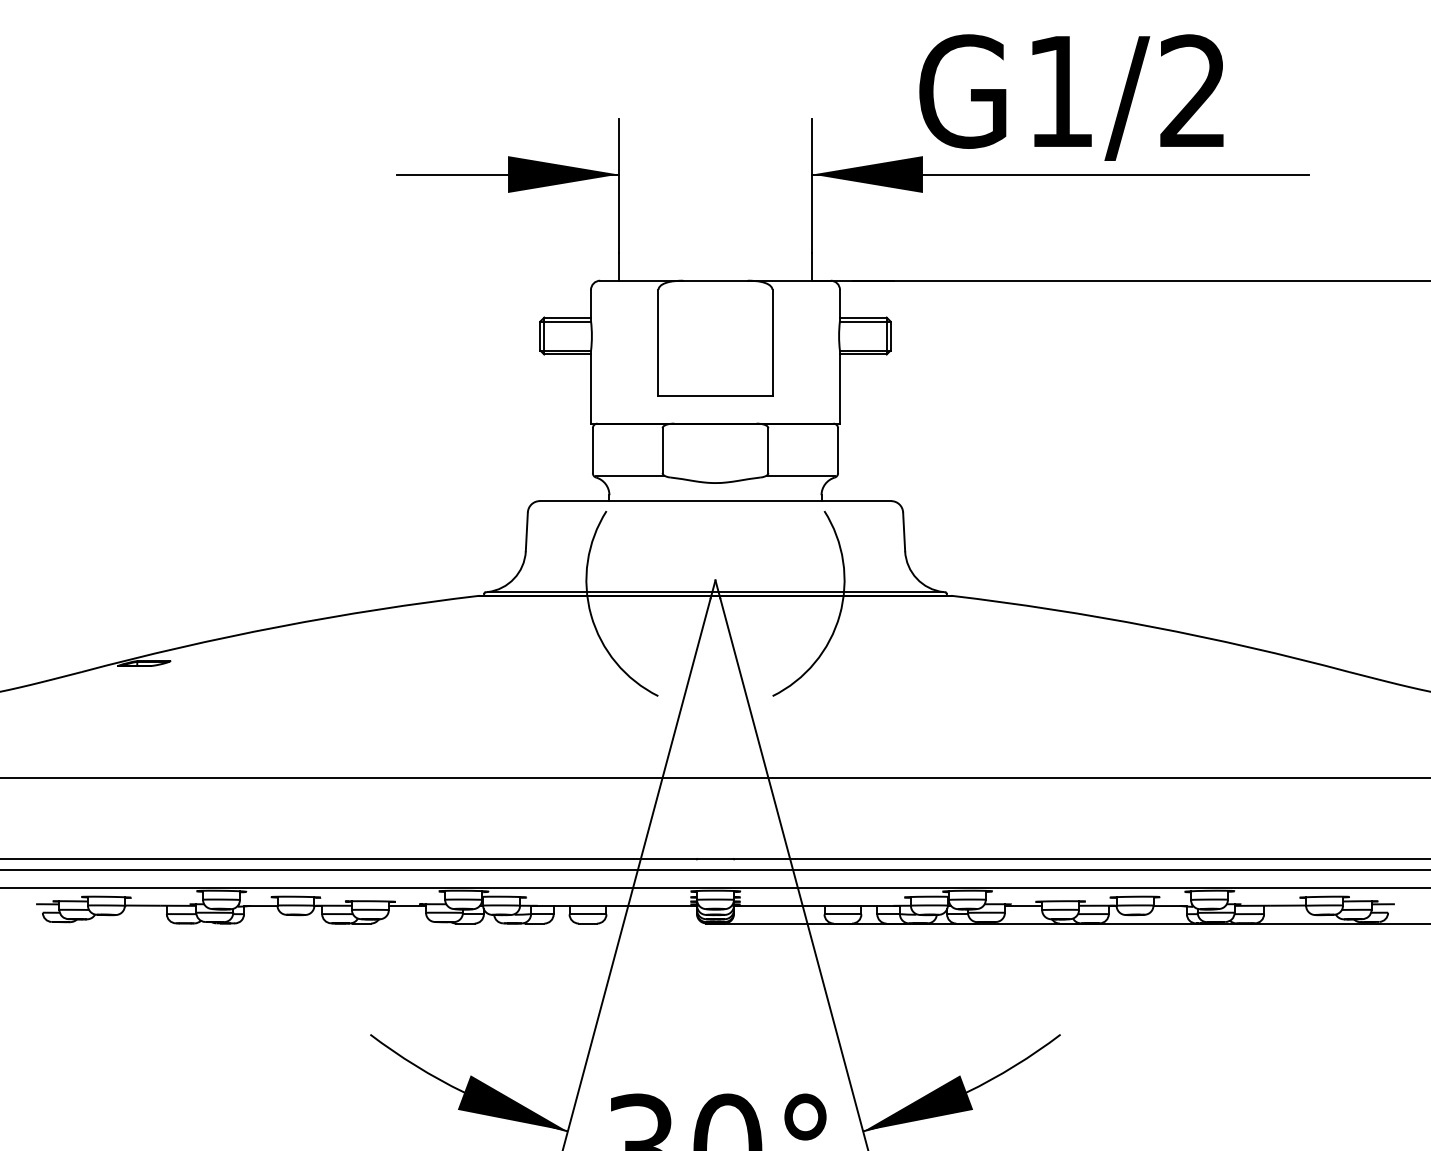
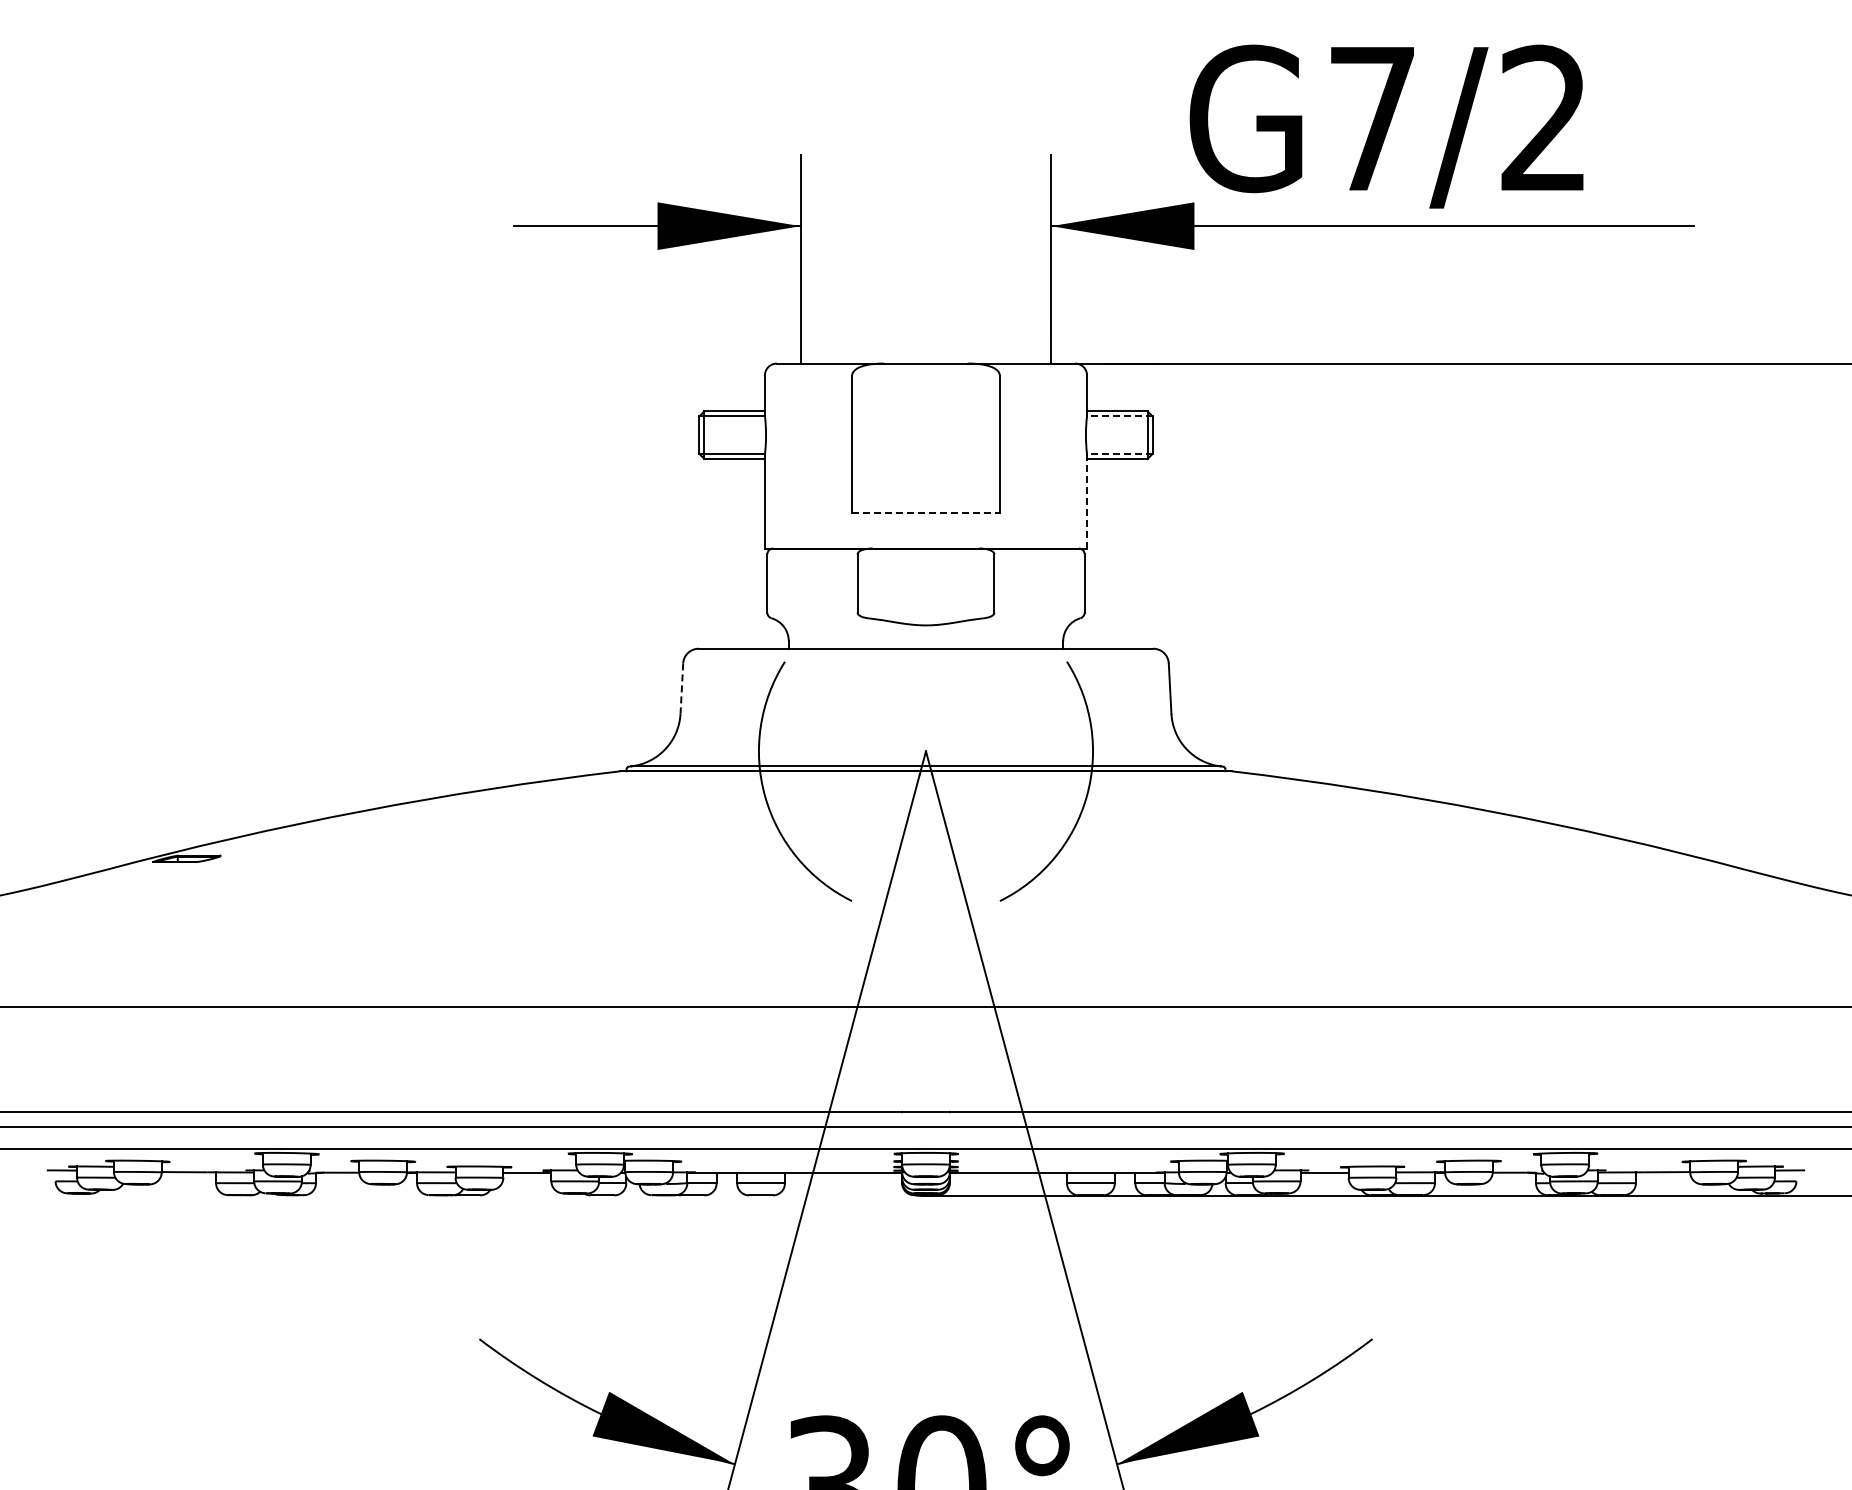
text: (1060, 91) -> (1372, 118), G1/2 -> G7/2
line: (865, 321) -> (1119, 416), solid -> dashed
line: (865, 350) -> (1119, 453), solid -> dashed
line: (840, 388) -> (1087, 503), solid -> dashed
line: (715, 395) -> (926, 512), solid -> dashed
line: (630, 475) -> (815, 615), removed
line: (800, 475) -> (1036, 615), removed
line: (526, 532) -> (681, 689), solid -> dashed

